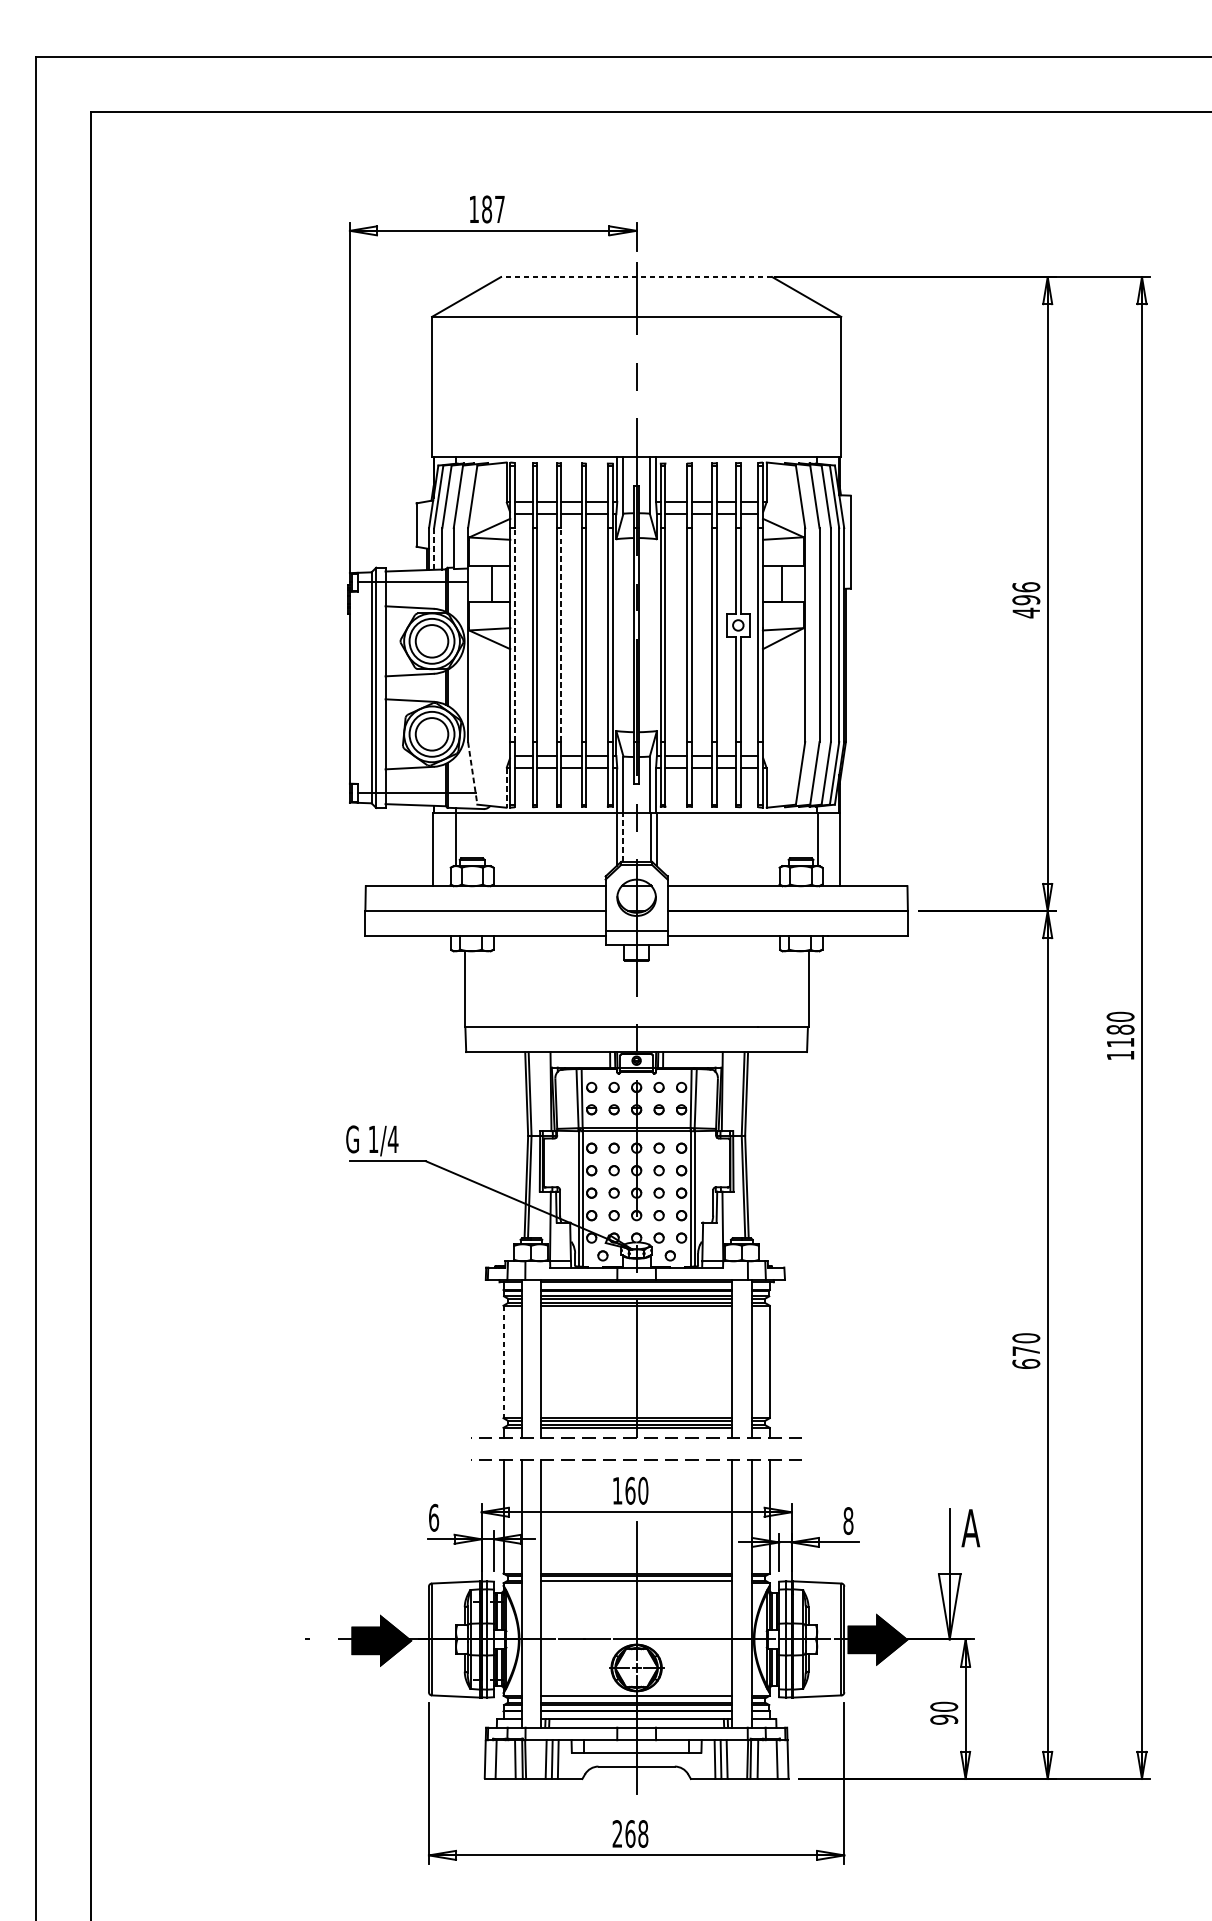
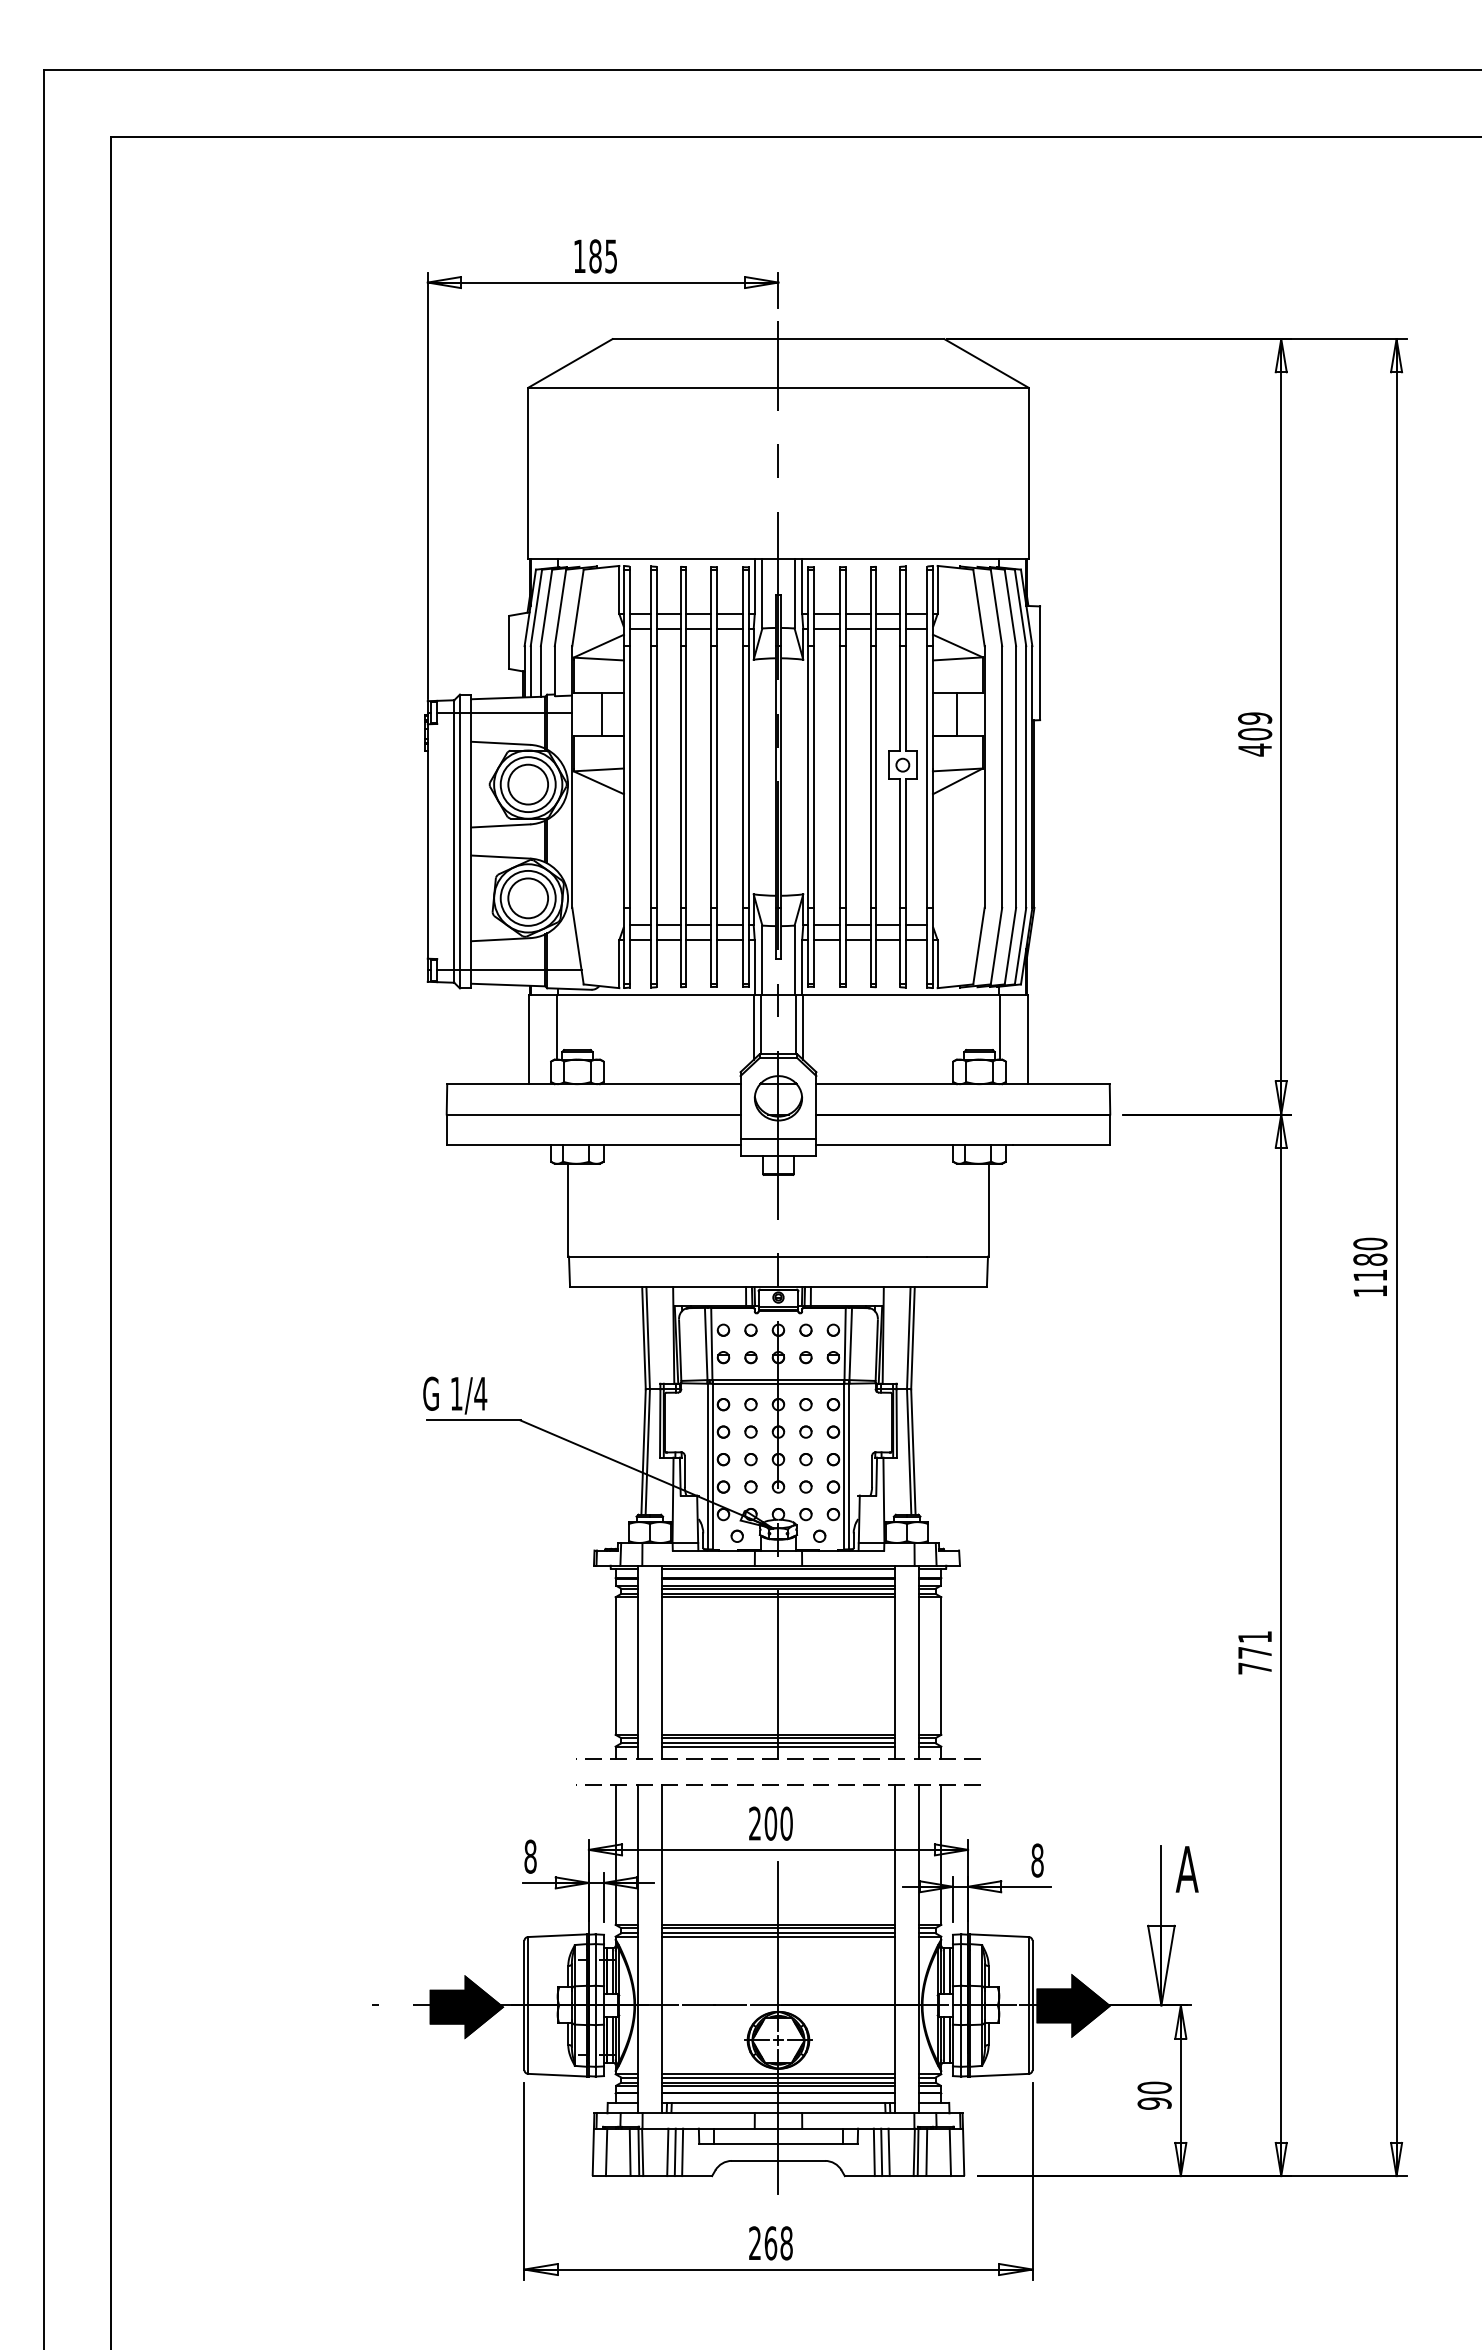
text: (499, 209) -> (610, 256), 187 -> 185
line: (636, 277) -> (778, 339), dashed -> solid
line: (433, 548) -> (530, 671), dashed -> solid
text: (1026, 593) -> (1255, 726), 496 -> 409
line: (514, 635) -> (629, 777), dashed -> solid
line: (561, 635) -> (686, 777), dashed -> solid
line: (473, 773) -> (578, 946), dashed -> solid
line: (506, 788) -> (619, 964), dashed -> solid
line: (622, 837) -> (761, 1024), dashed -> solid
text: (1026, 1350) -> (1255, 1652), 670 -> 771
line: (503, 1362) -> (615, 1666), dashed -> solid
text: (624, 1490) -> (763, 1823), 160 -> 200
text: (433, 1517) -> (530, 1856), 6 -> 8
line: (636, 1583) -> (778, 1936), added
line: (636, 1698) -> (778, 2077), added

